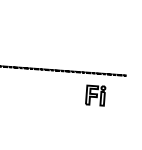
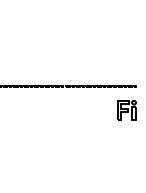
part: (95, 95) -> (126, 110), moved

